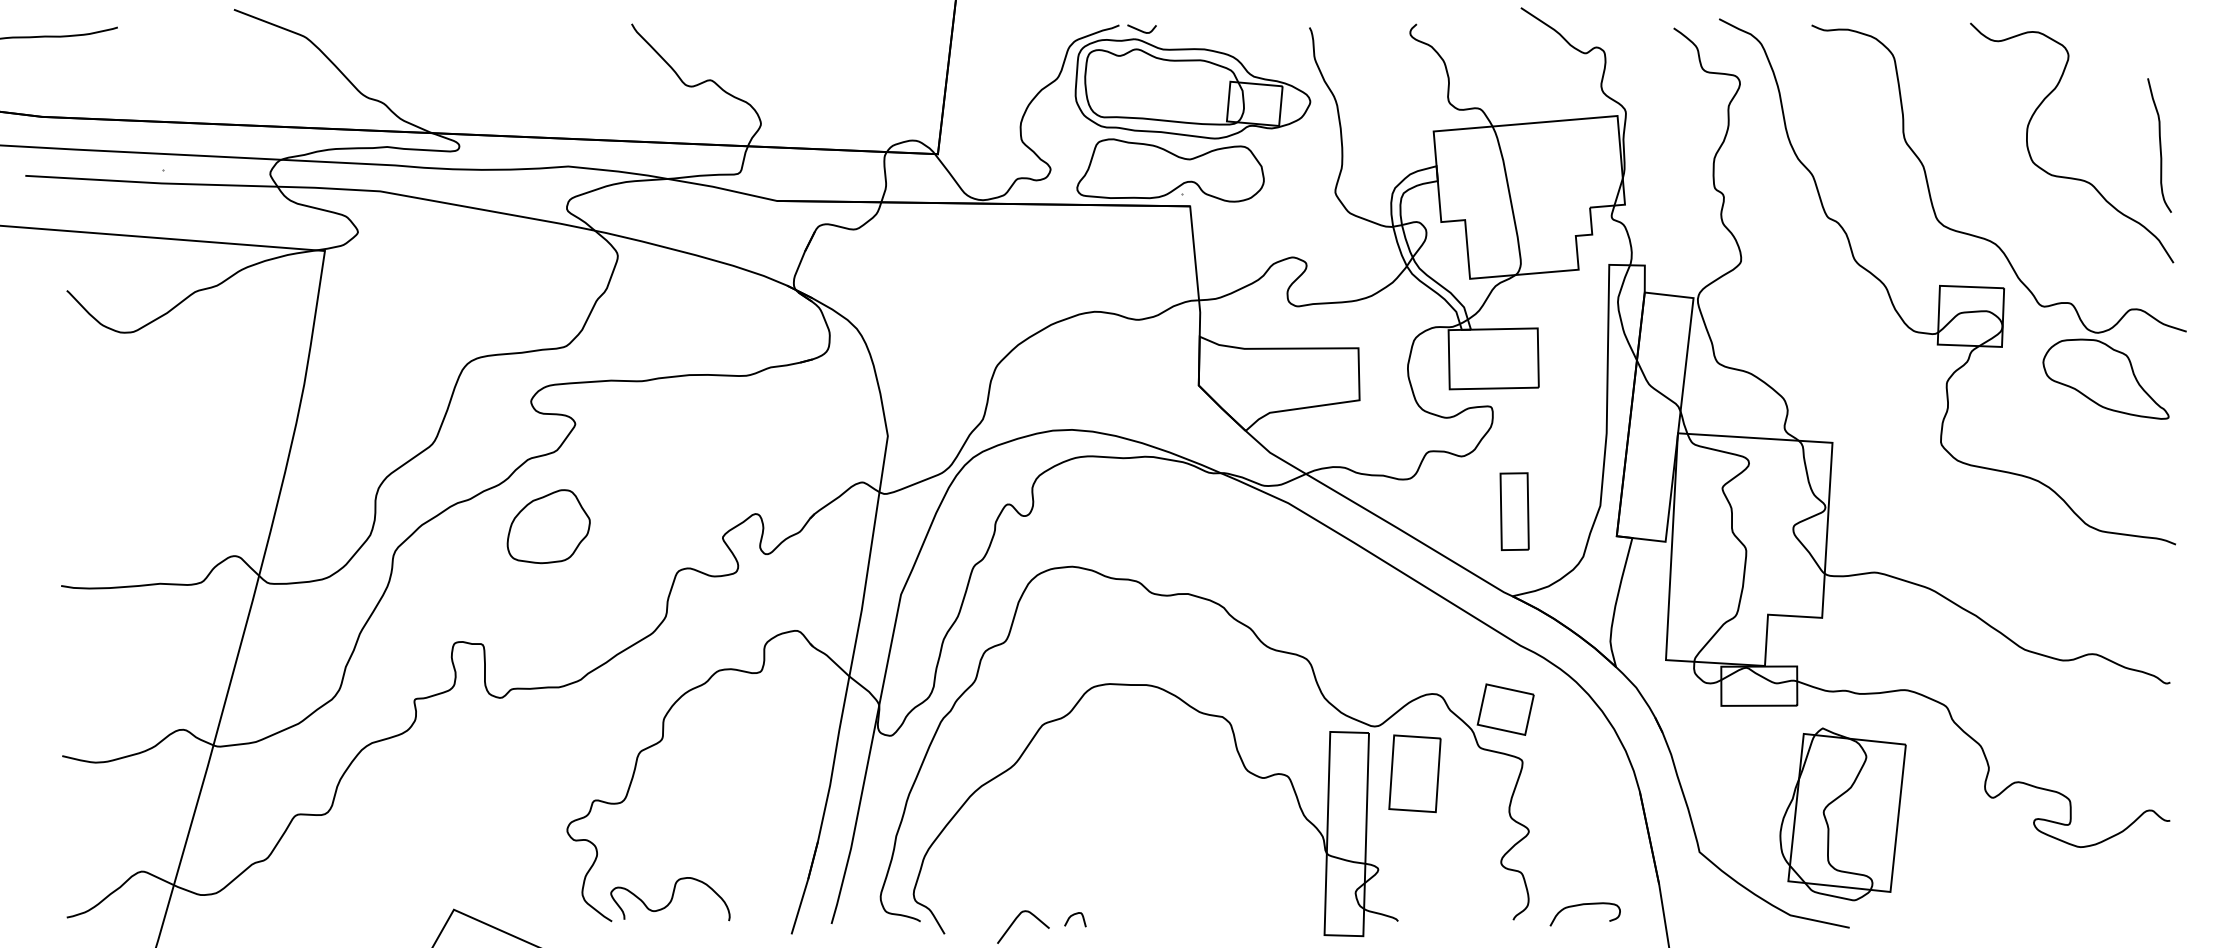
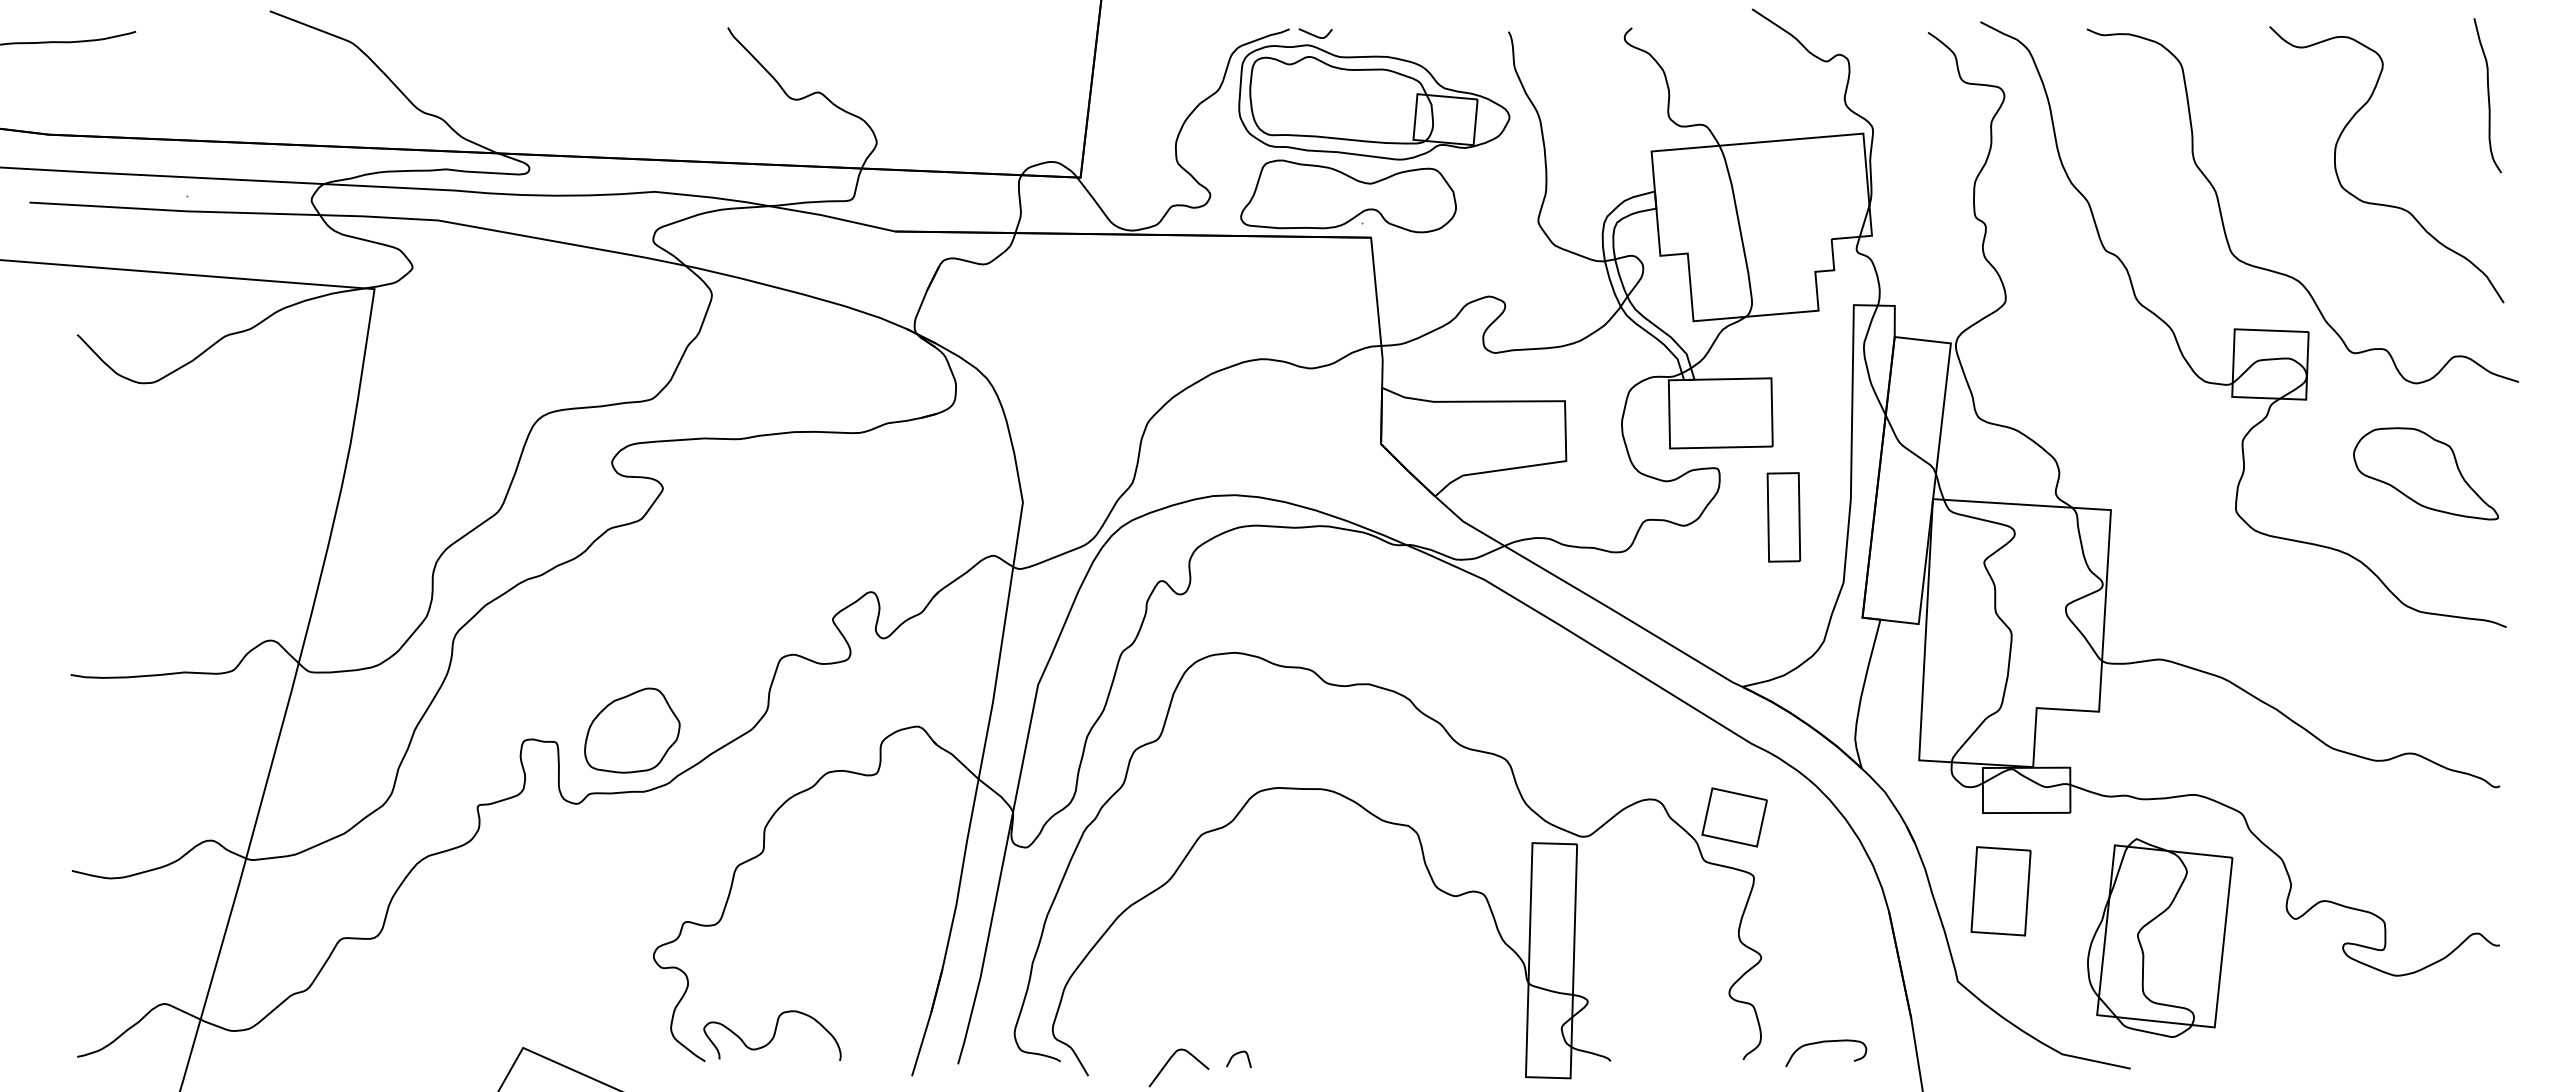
curve: (2159, 145) -> (2487, 95), moved
part: (2105, 378) -> (2425, 473), moved
part: (1514, 511) -> (1783, 517), moved
part: (548, 526) -> (632, 730), moved
part: (1414, 773) -> (2000, 891), moved
part: (1843, 813) -> (2160, 937), moved

